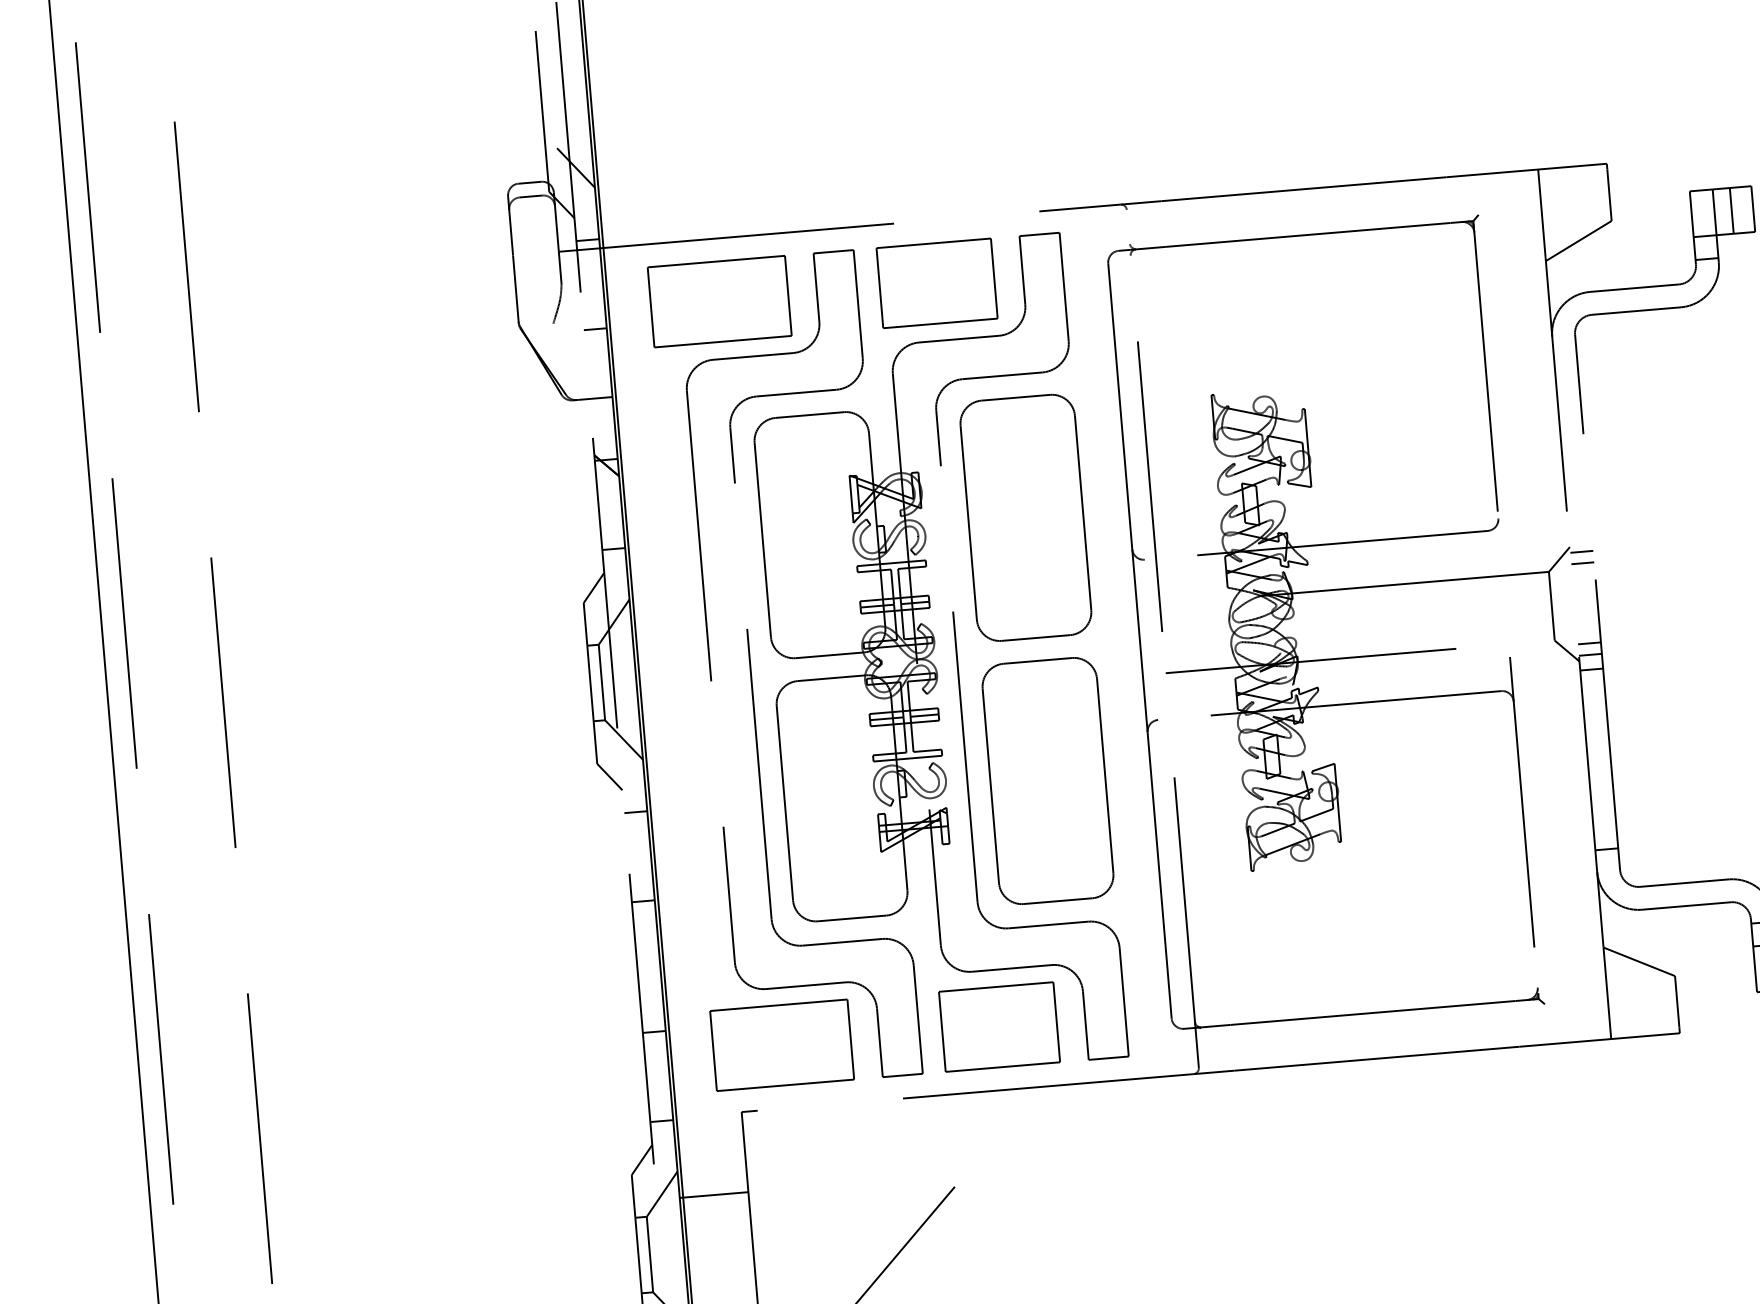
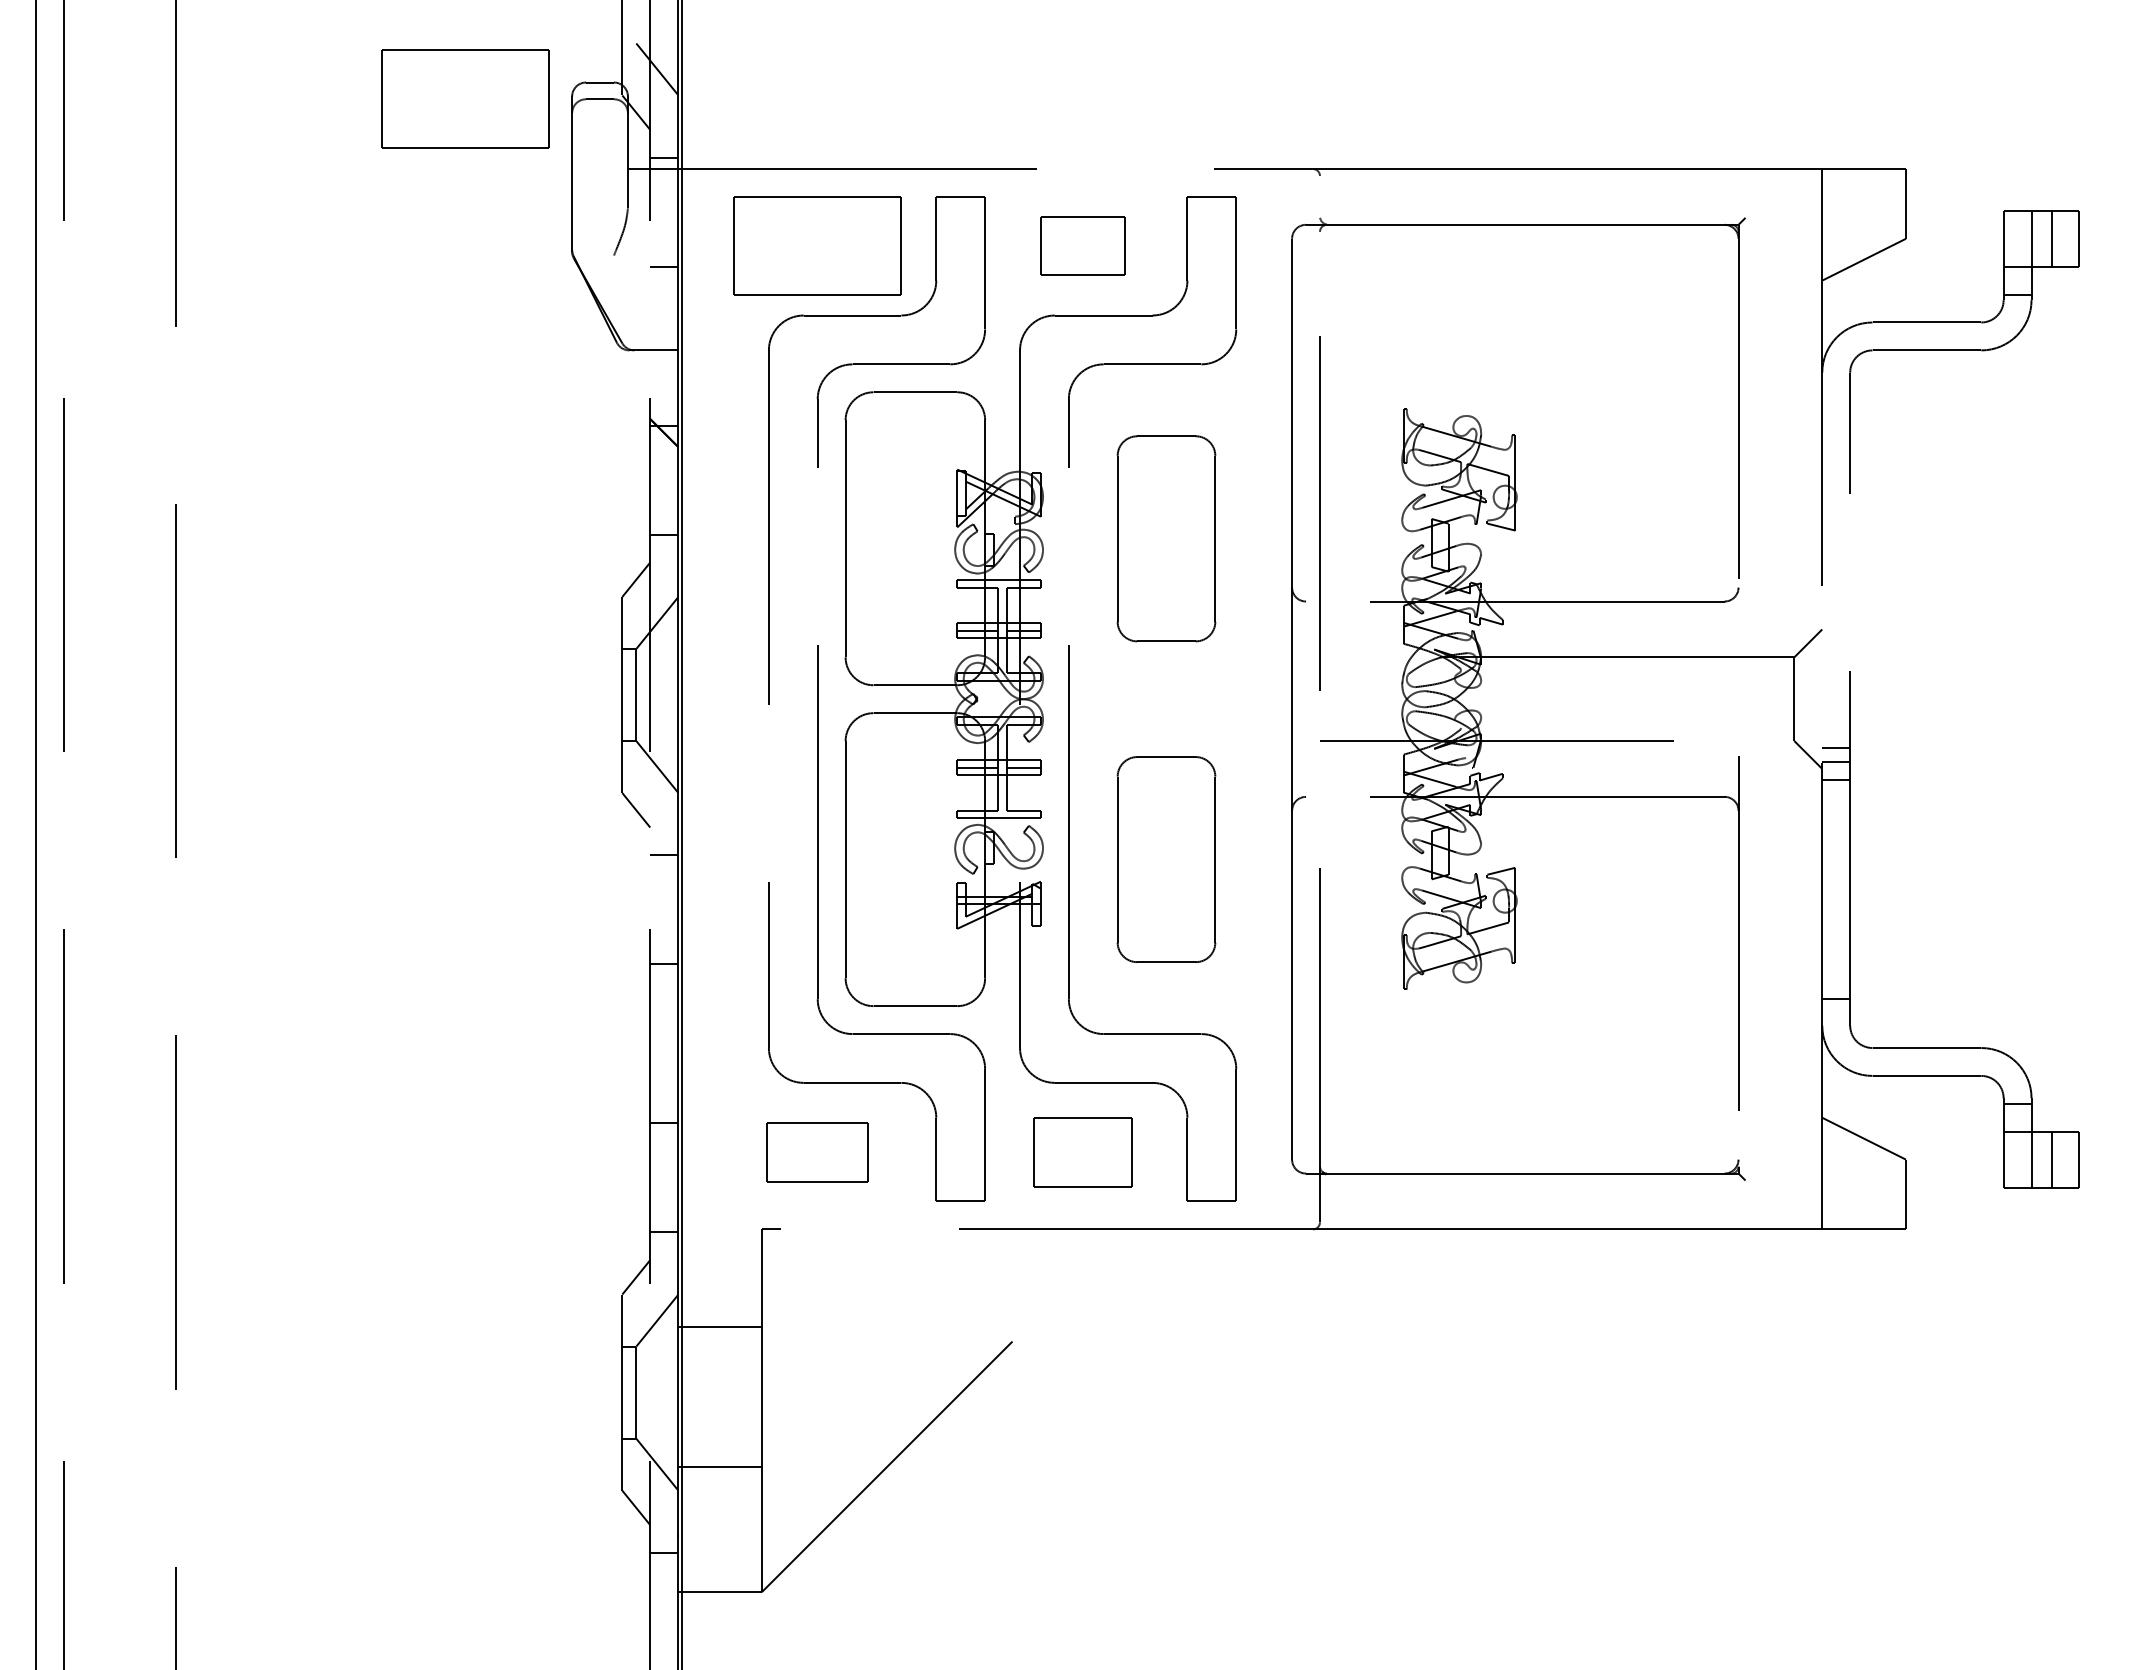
part: (420, 205) -> (465, 98), added
part: (936, 283) -> (1082, 245), size x0.6
part: (1025, 517) -> (1166, 538), size x0.7
line: (1582, 551) -> (1836, 636), removed
line: (1583, 563) -> (1836, 650), removed
part: (1048, 780) -> (1166, 859), size x0.7
part: (999, 1026) -> (1082, 1152), size x0.7
part: (781, 1045) -> (817, 1152), size x0.6

